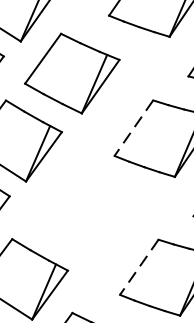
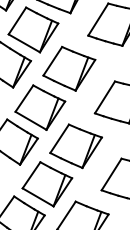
line: (132, 128) -> (104, 97), dashed -> solid
part: (76, 213) -> (75, 146), added
line: (139, 267) -> (111, 174), dashed -> solid

